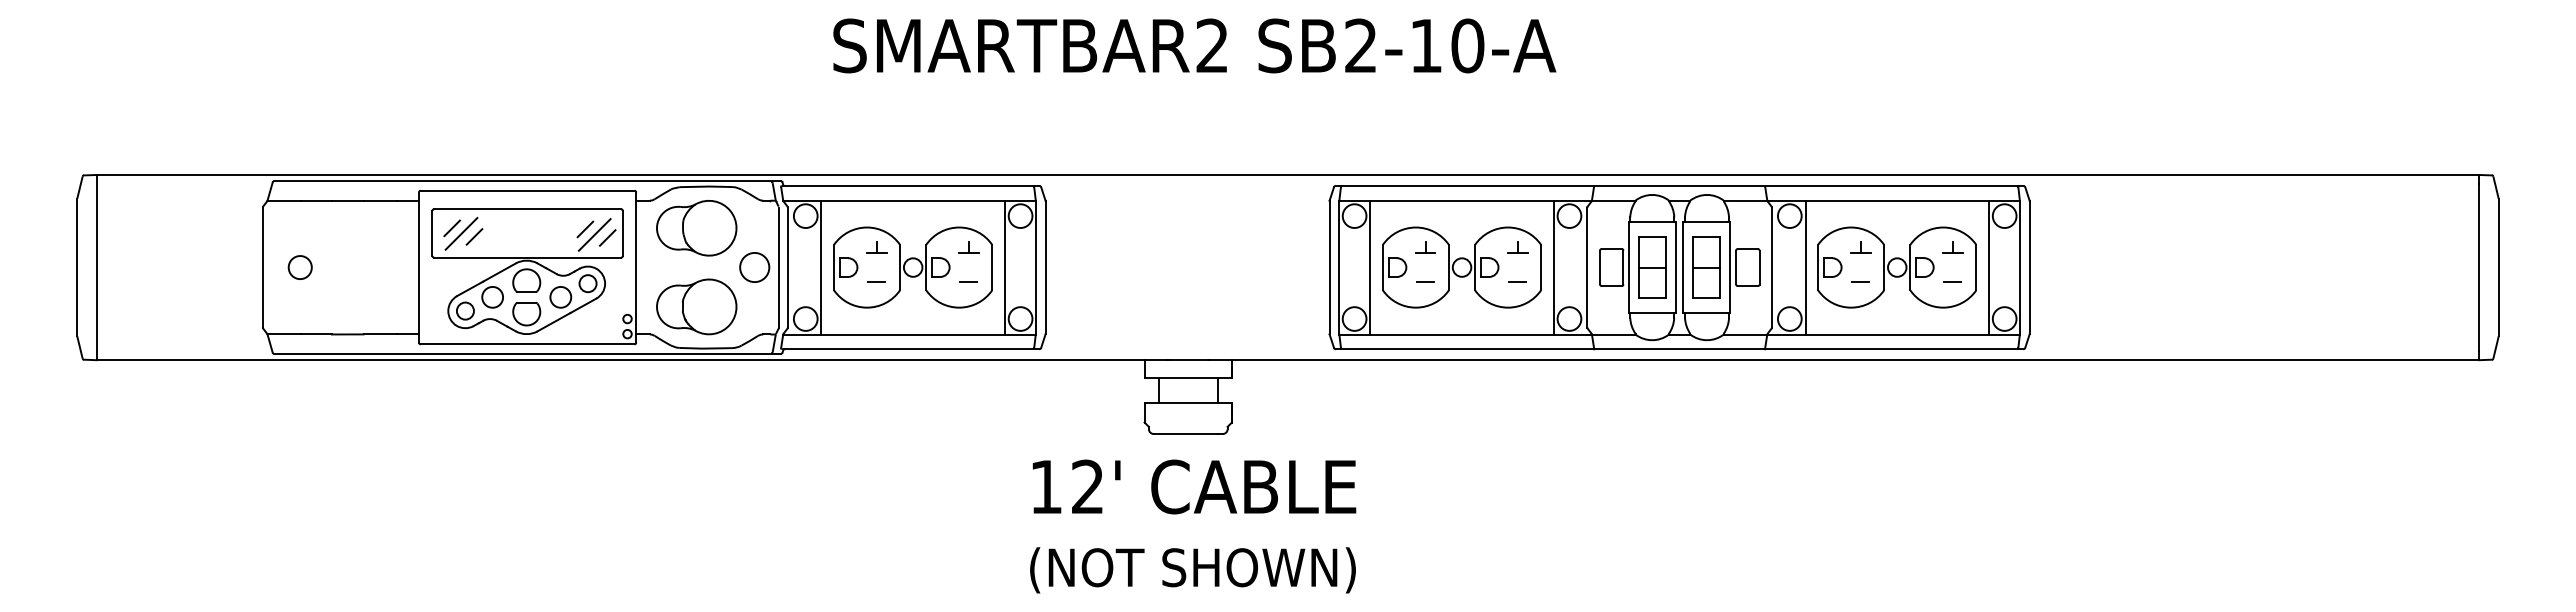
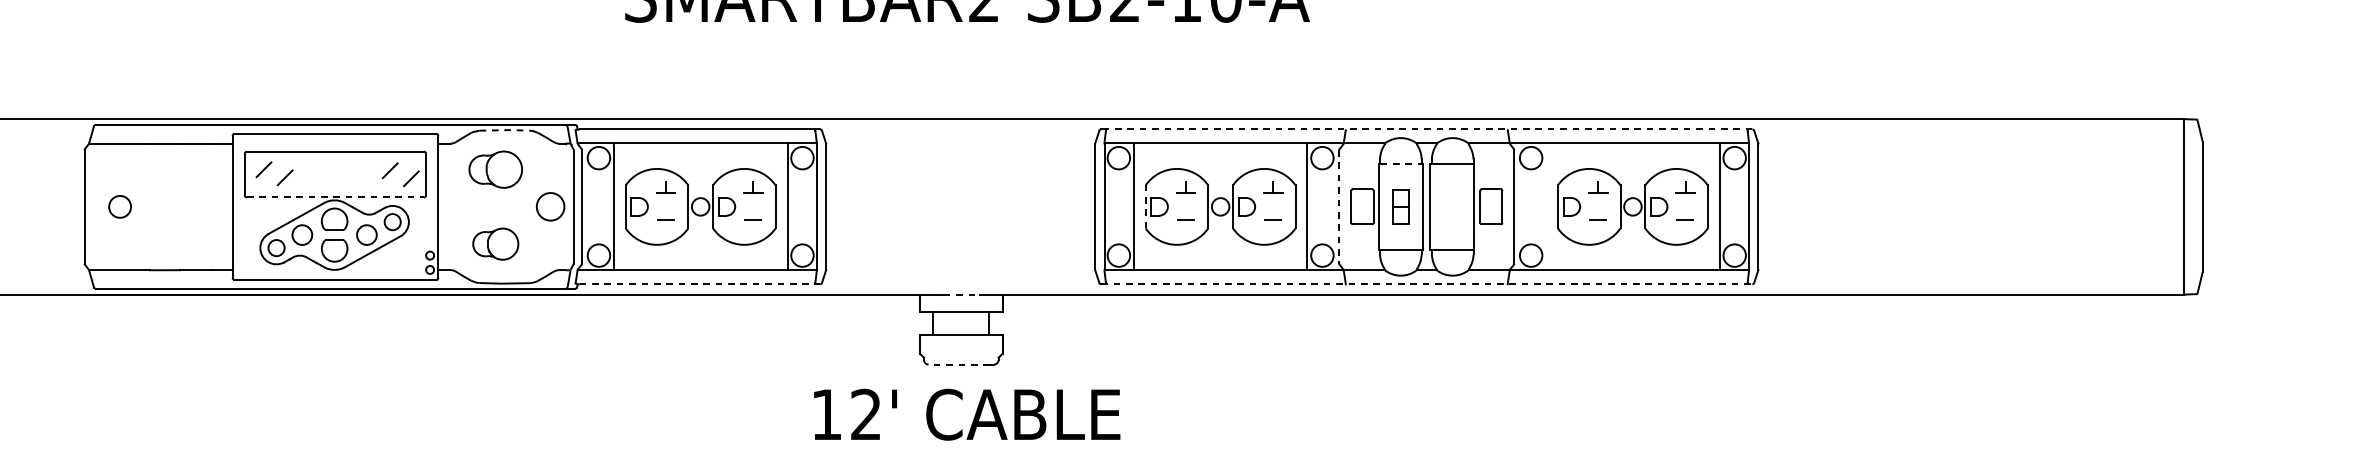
line: (1679, 185) -> (1426, 129), solid -> dashed
line: (706, 186) -> (504, 130), solid -> dashed
line: (1652, 221) -> (1401, 163), solid -> dashed
part: (696, 228) -> (495, 169), size x0.7
line: (461, 233) -> (272, 174), removed
line: (594, 234) -> (398, 175), removed
line: (527, 257) -> (335, 197), solid -> dashed
line: (1382, 267) -> (1145, 206), solid -> dashed
line: (1587, 267) -> (1339, 206), solid -> dashed
part: (1652, 267) -> (1401, 206), size x0.6
part: (1706, 267) -> (1452, 206), removed
line: (1805, 267) -> (1546, 206), removed
part: (696, 306) -> (495, 243), size x0.6
line: (912, 349) -> (700, 284), solid -> dashed
line: (1679, 349) -> (1426, 284), solid -> dashed
line: (1188, 360) -> (961, 294), solid -> dashed
line: (1185, 434) -> (958, 365), solid -> dashed

